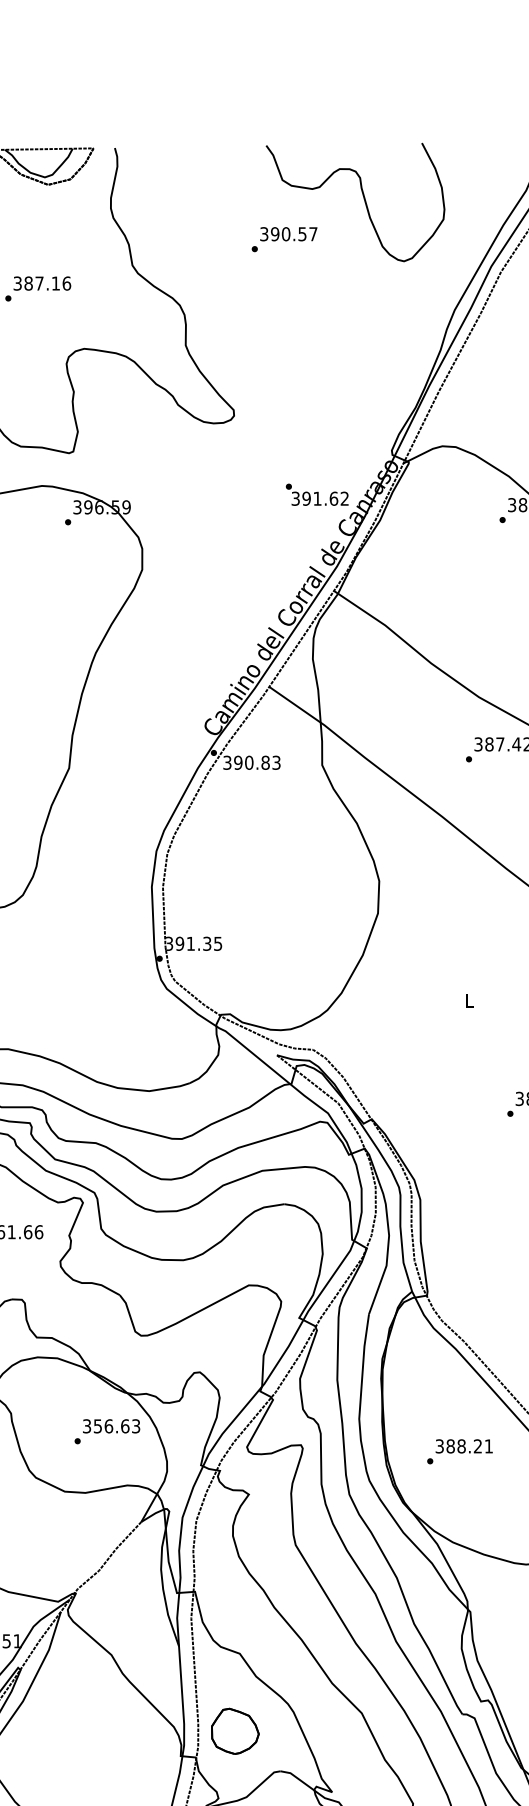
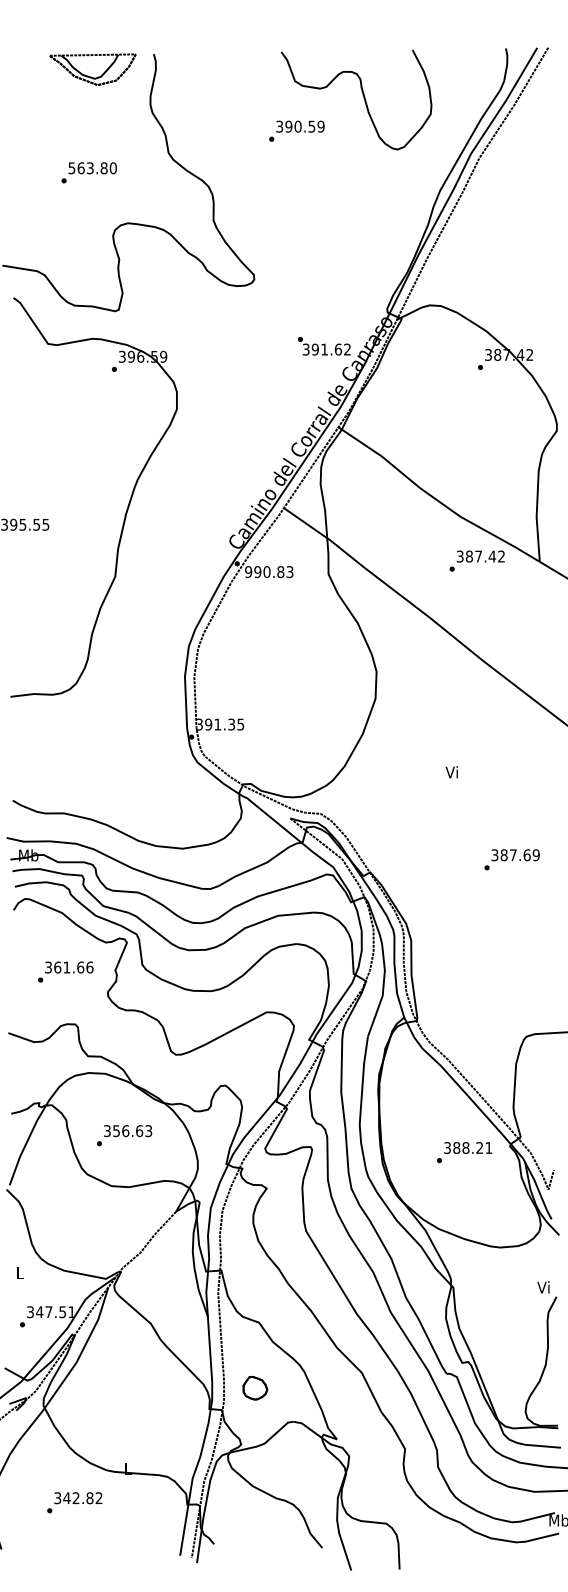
text: (312, 233) -> (320, 126), 390.57 -> 390.59
text: (42, 283) -> (92, 168), 387.16 -> 563.80
text: (227, 762) -> (248, 571), 390.83 -> 990.83
text: (468, 1000) -> (451, 772), L -> Vi
text: (107, 1431) -> (124, 1135), moved
text: (459, 1451) -> (464, 1152), moved
part: (235, 1731) -> (255, 1388), size x0.6

